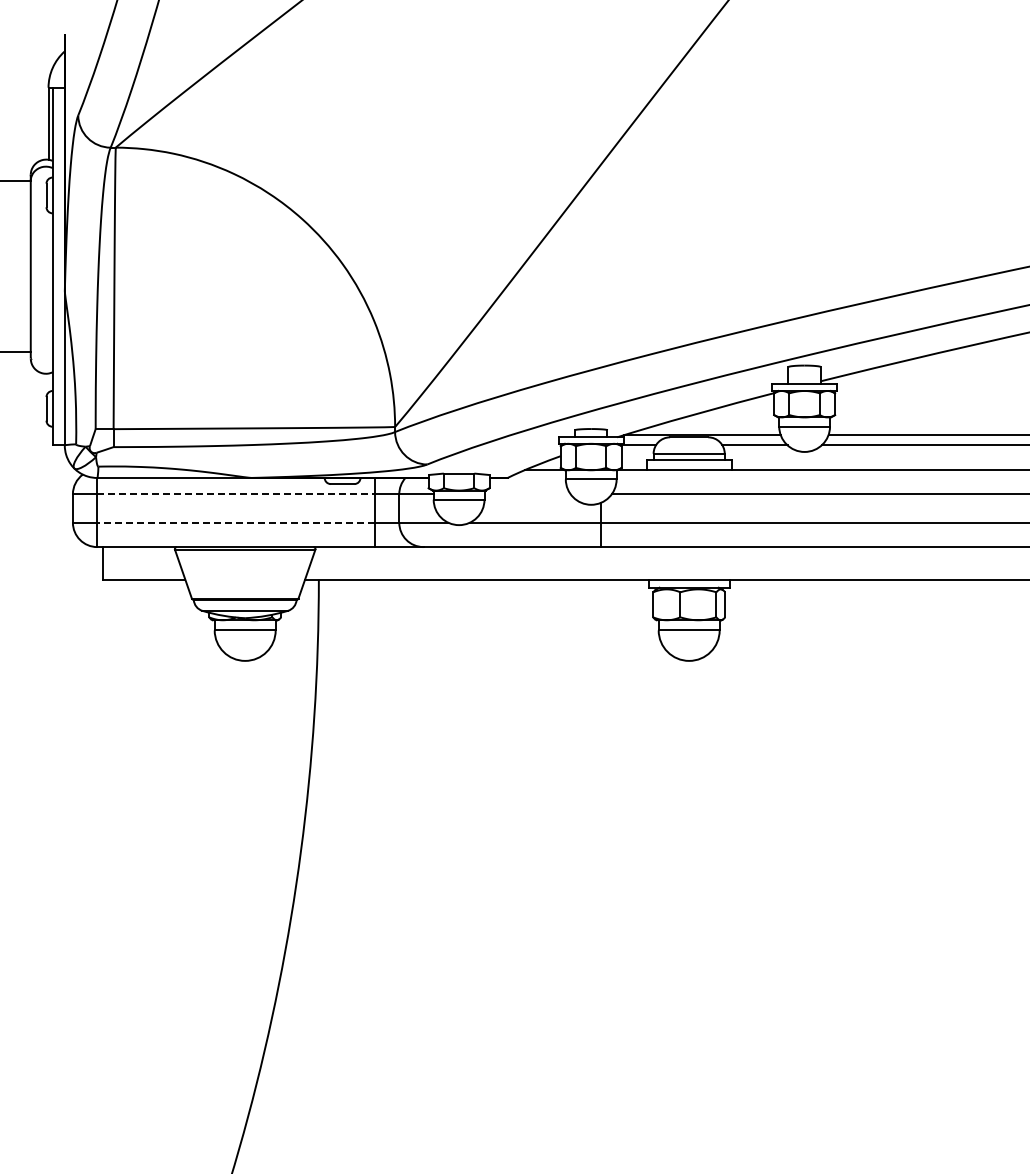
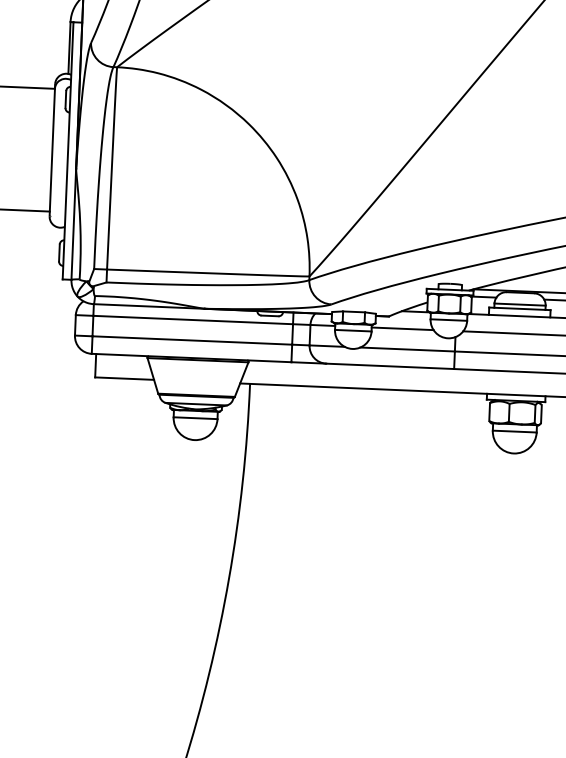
line: (236, 494) -> (193, 320), dashed -> solid
line: (527, 494) -> (402, 328), added
line: (236, 522) -> (192, 340), dashed -> solid

